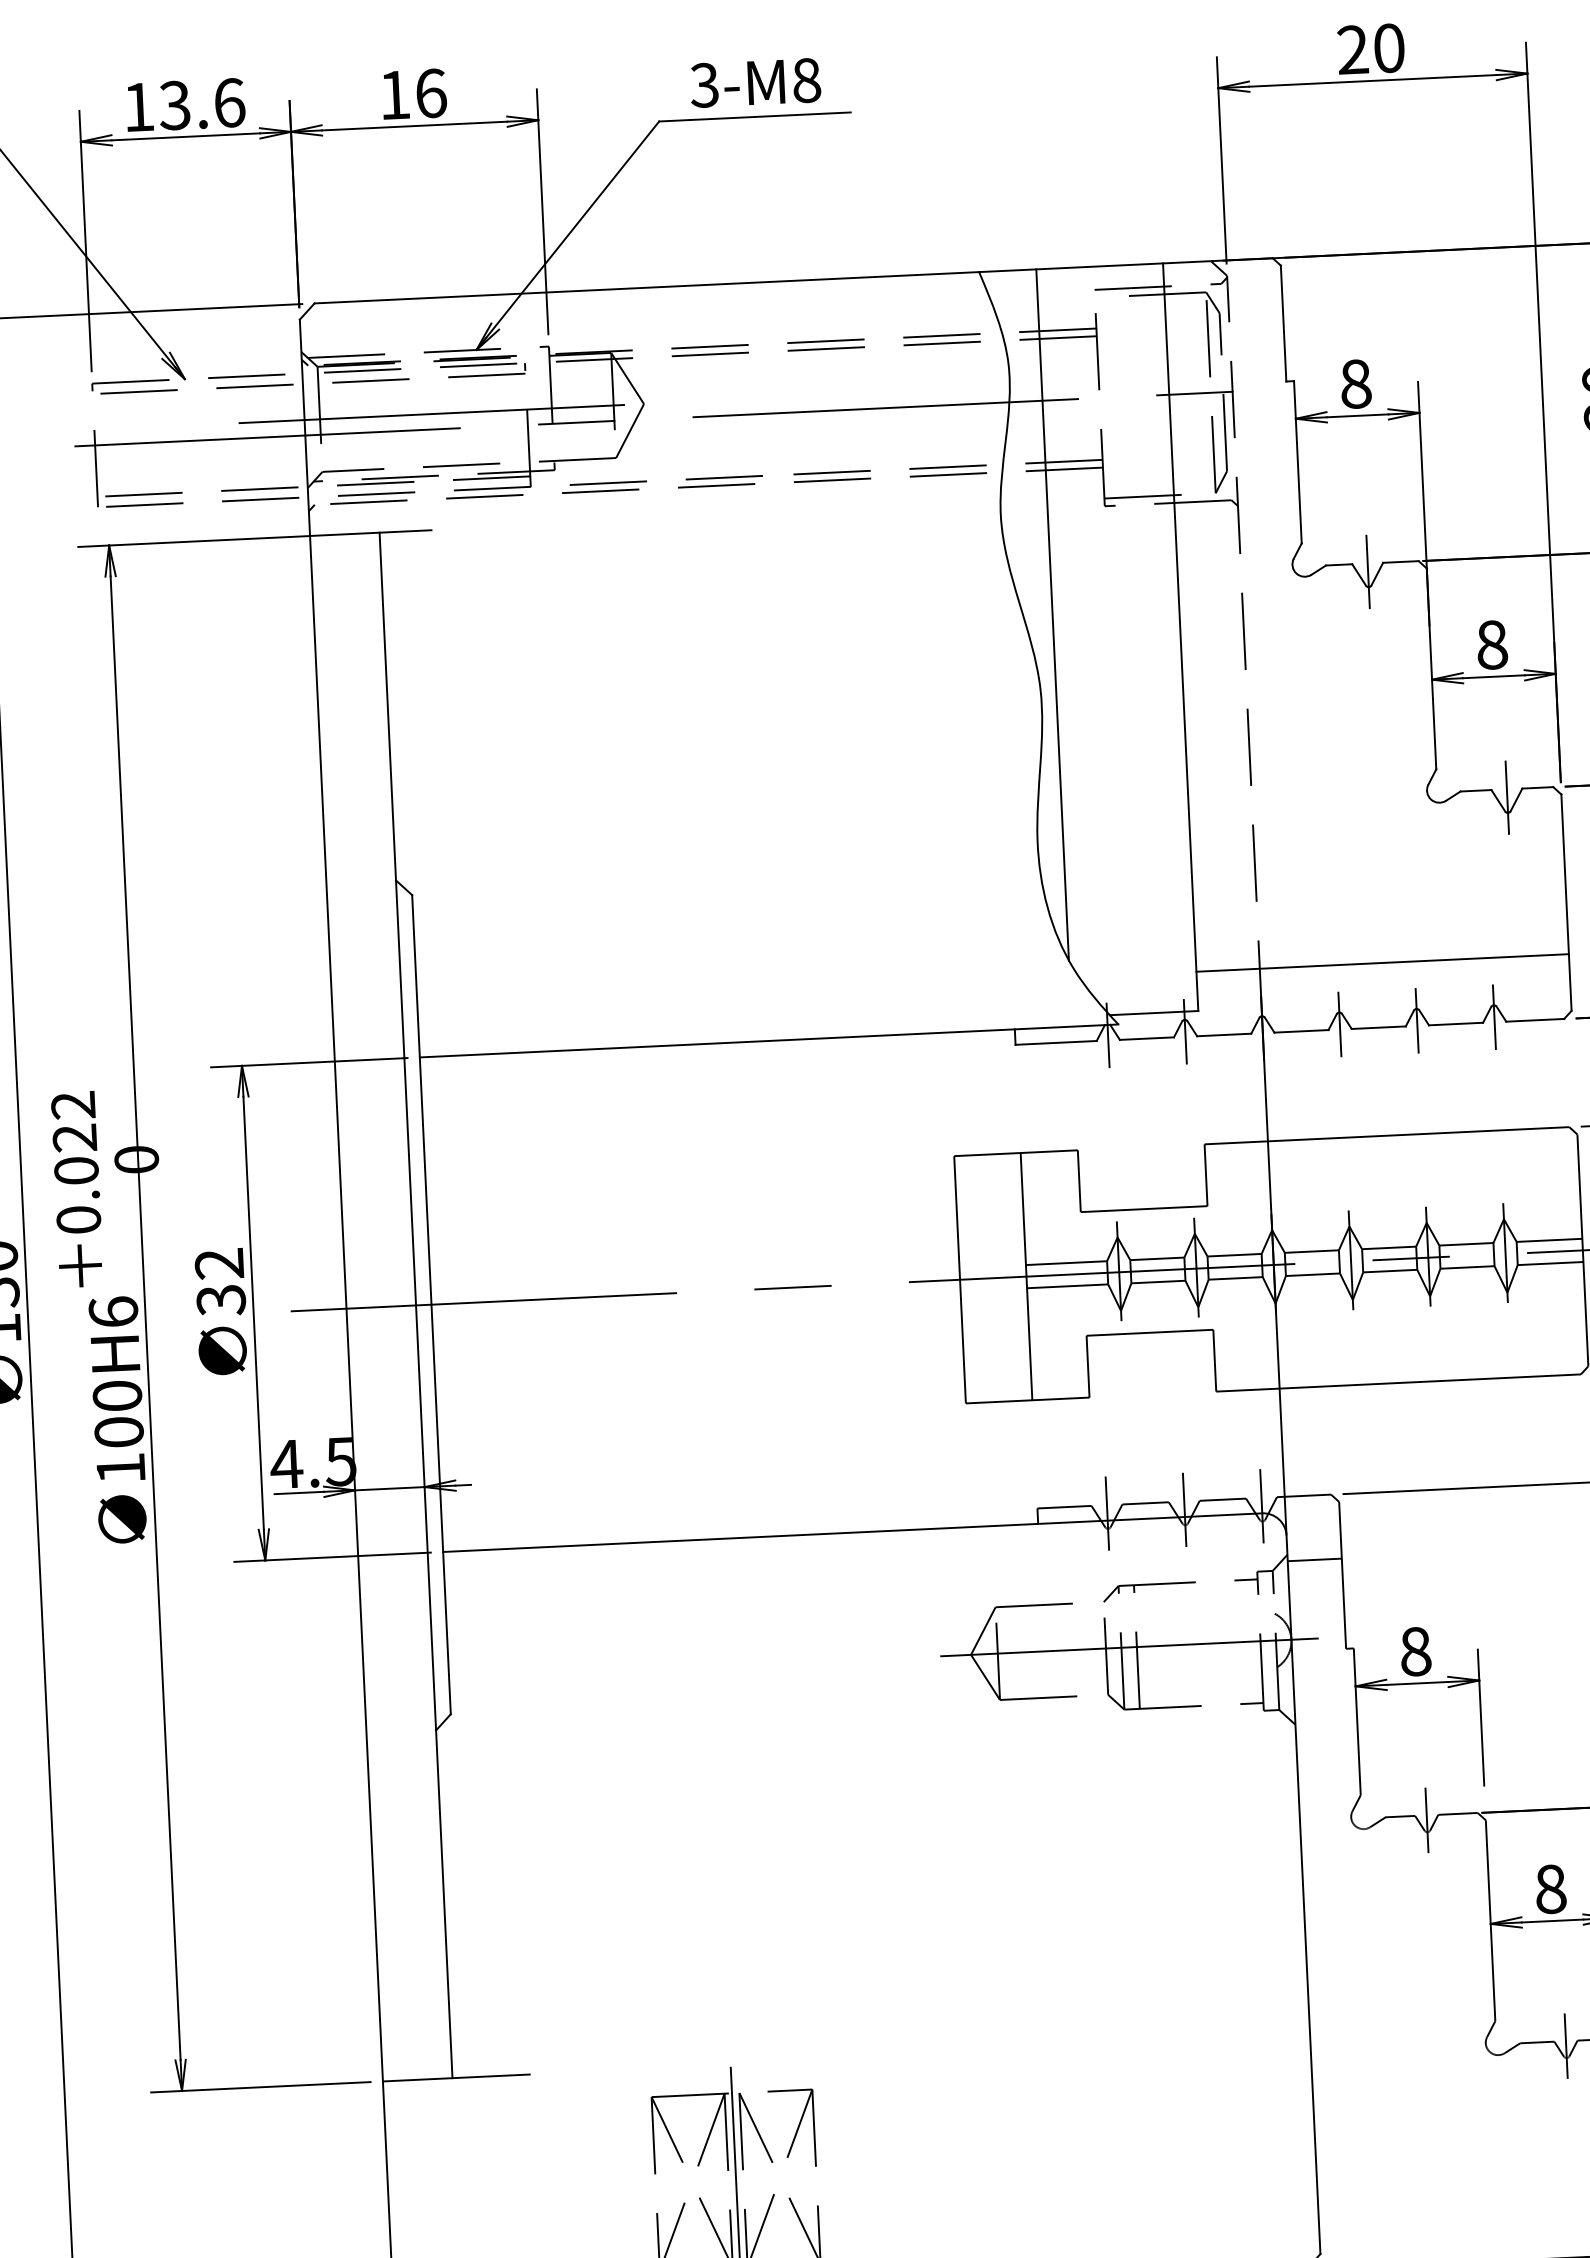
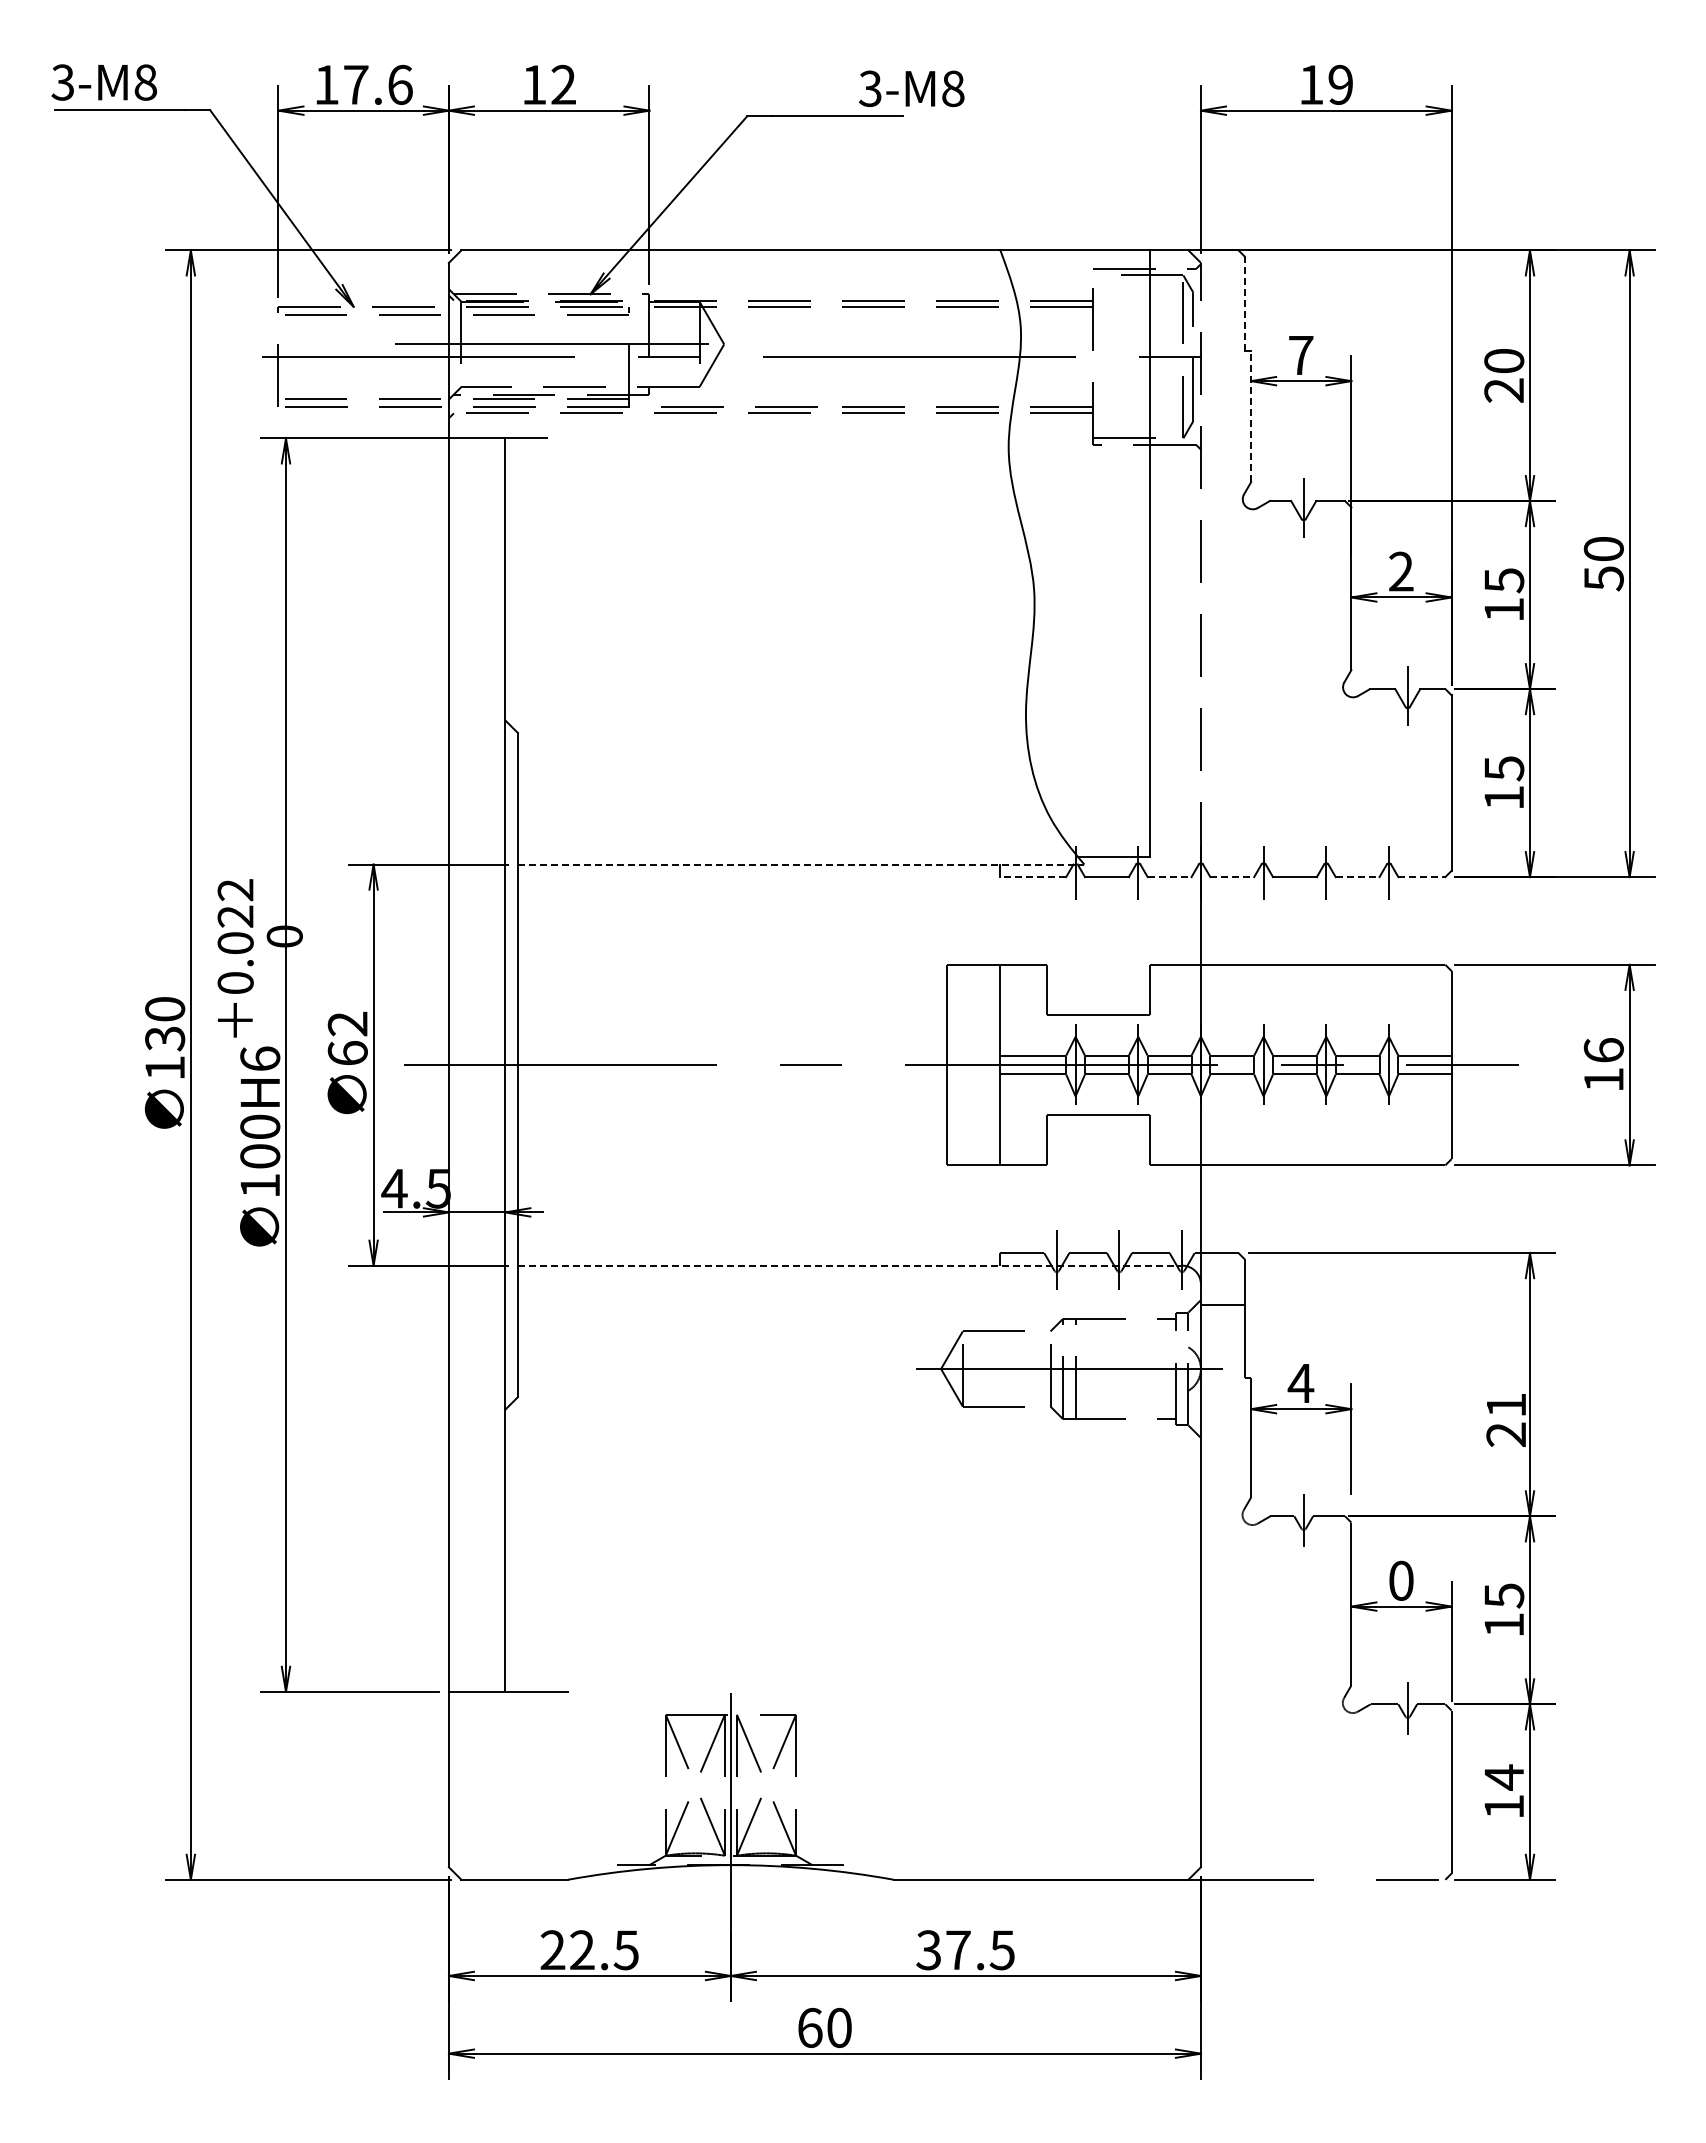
text: (1371, 48) -> (1326, 84), 20 -> 19
text: (755, 82) -> (911, 88), moved
text: (430, 92) -> (563, 84), 16 -> 12
text: (174, 105) -> (355, 84), 13.6 -> 17.6
line: (1283, 323) -> (1244, 303), solid -> dashed
text: (1356, 384) -> (1301, 355), 8 -> 7
line: (1298, 462) -> (1251, 416), solid -> dashed
line: (1052, 614) -> (1046, 530), removed
text: (1492, 644) -> (1401, 571), 8 -> 2
line: (1382, 962) -> (1300, 824), removed
line: (1534, 1020) -> (1421, 877), solid -> dashed
line: (1455, 1024) -> (1357, 877), solid -> dashed
line: (1301, 1031) -> (1232, 877), solid -> dashed
line: (1224, 1035) -> (1169, 877), solid -> dashed
line: (769, 1040) -> (801, 864), solid -> dashed
line: (1056, 1043) -> (1033, 877), solid -> dashed
text: (220, 1300) -> (347, 1053), 32 -> 62
line: (853, 1532) -> (850, 1265), solid -> dashed
text: (1415, 1651) -> (1300, 1383), 8 -> 4
text: (1551, 1888) -> (1401, 1580), 8 -> 0

